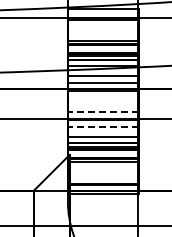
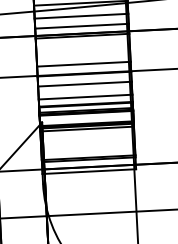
line: (103, 112) -> (83, 64), dashed -> solid
line: (103, 127) -> (84, 84), dashed -> solid

